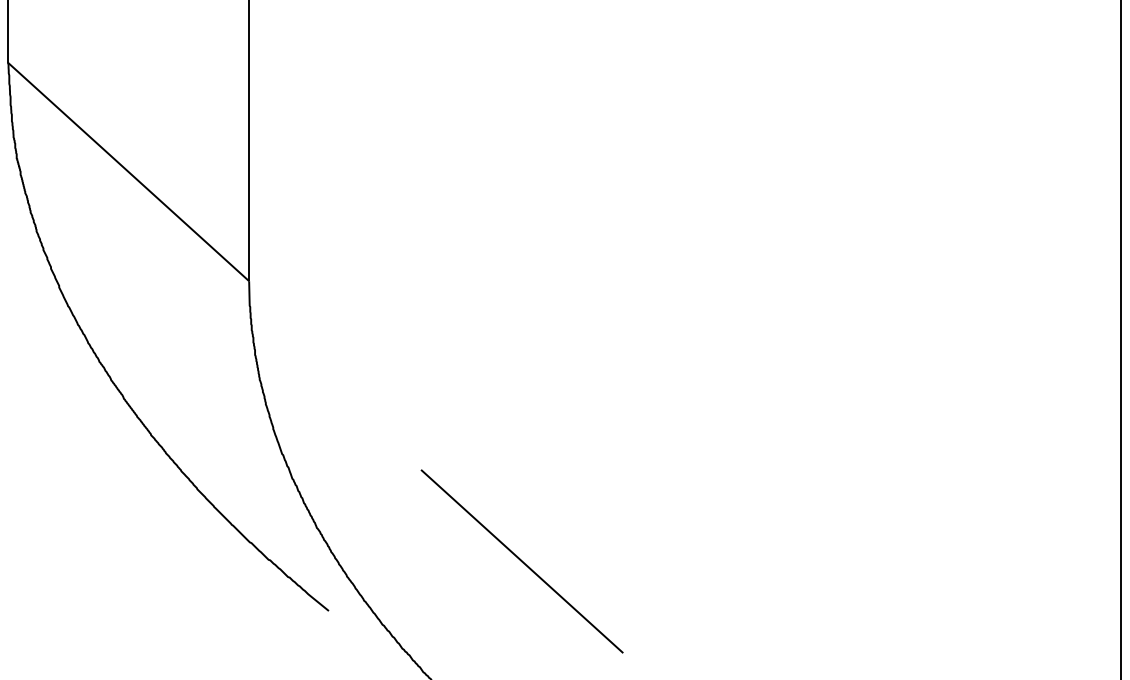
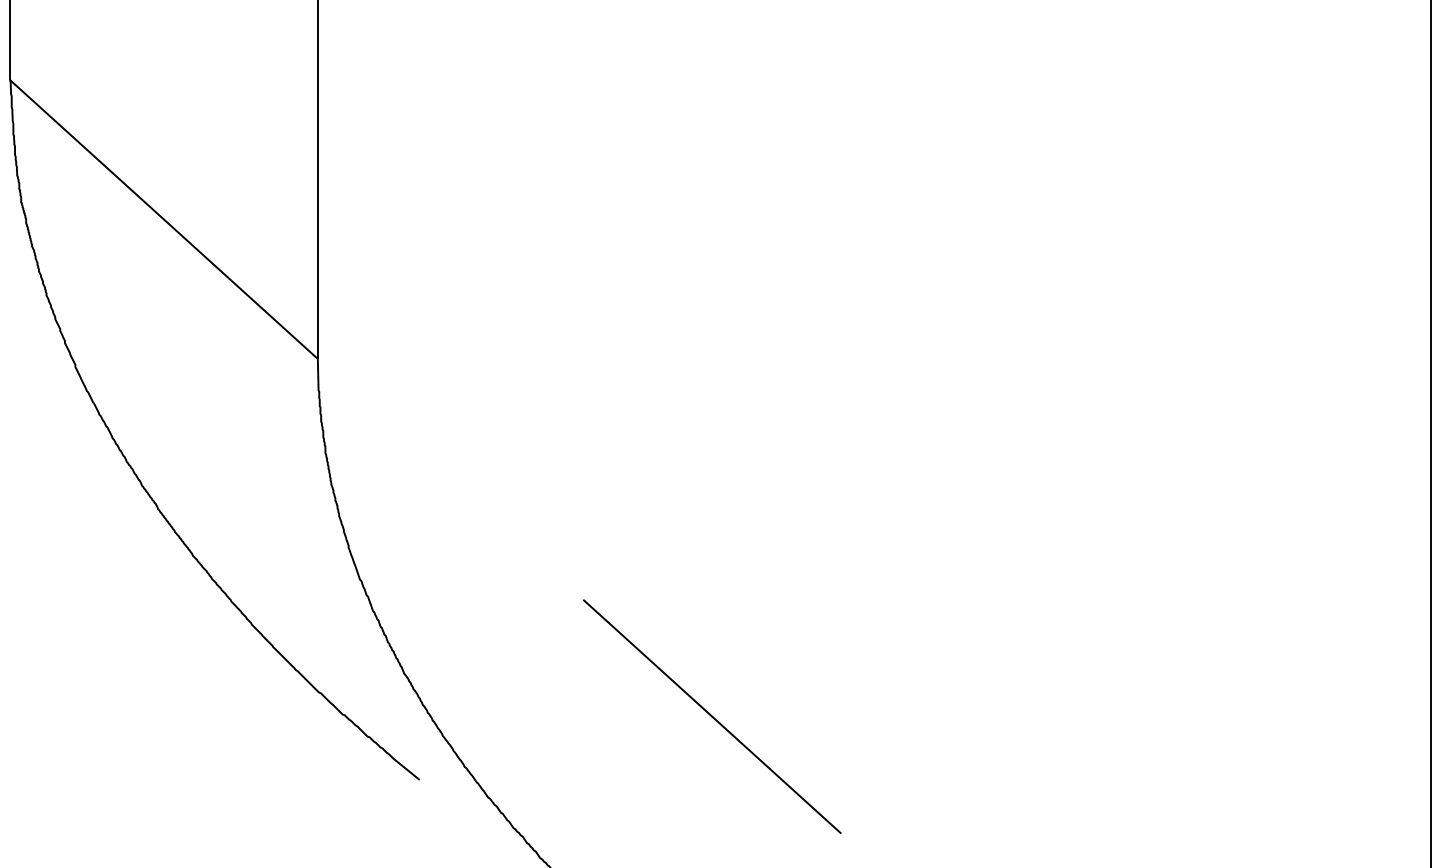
line: (521, 561) -> (711, 716), moved

